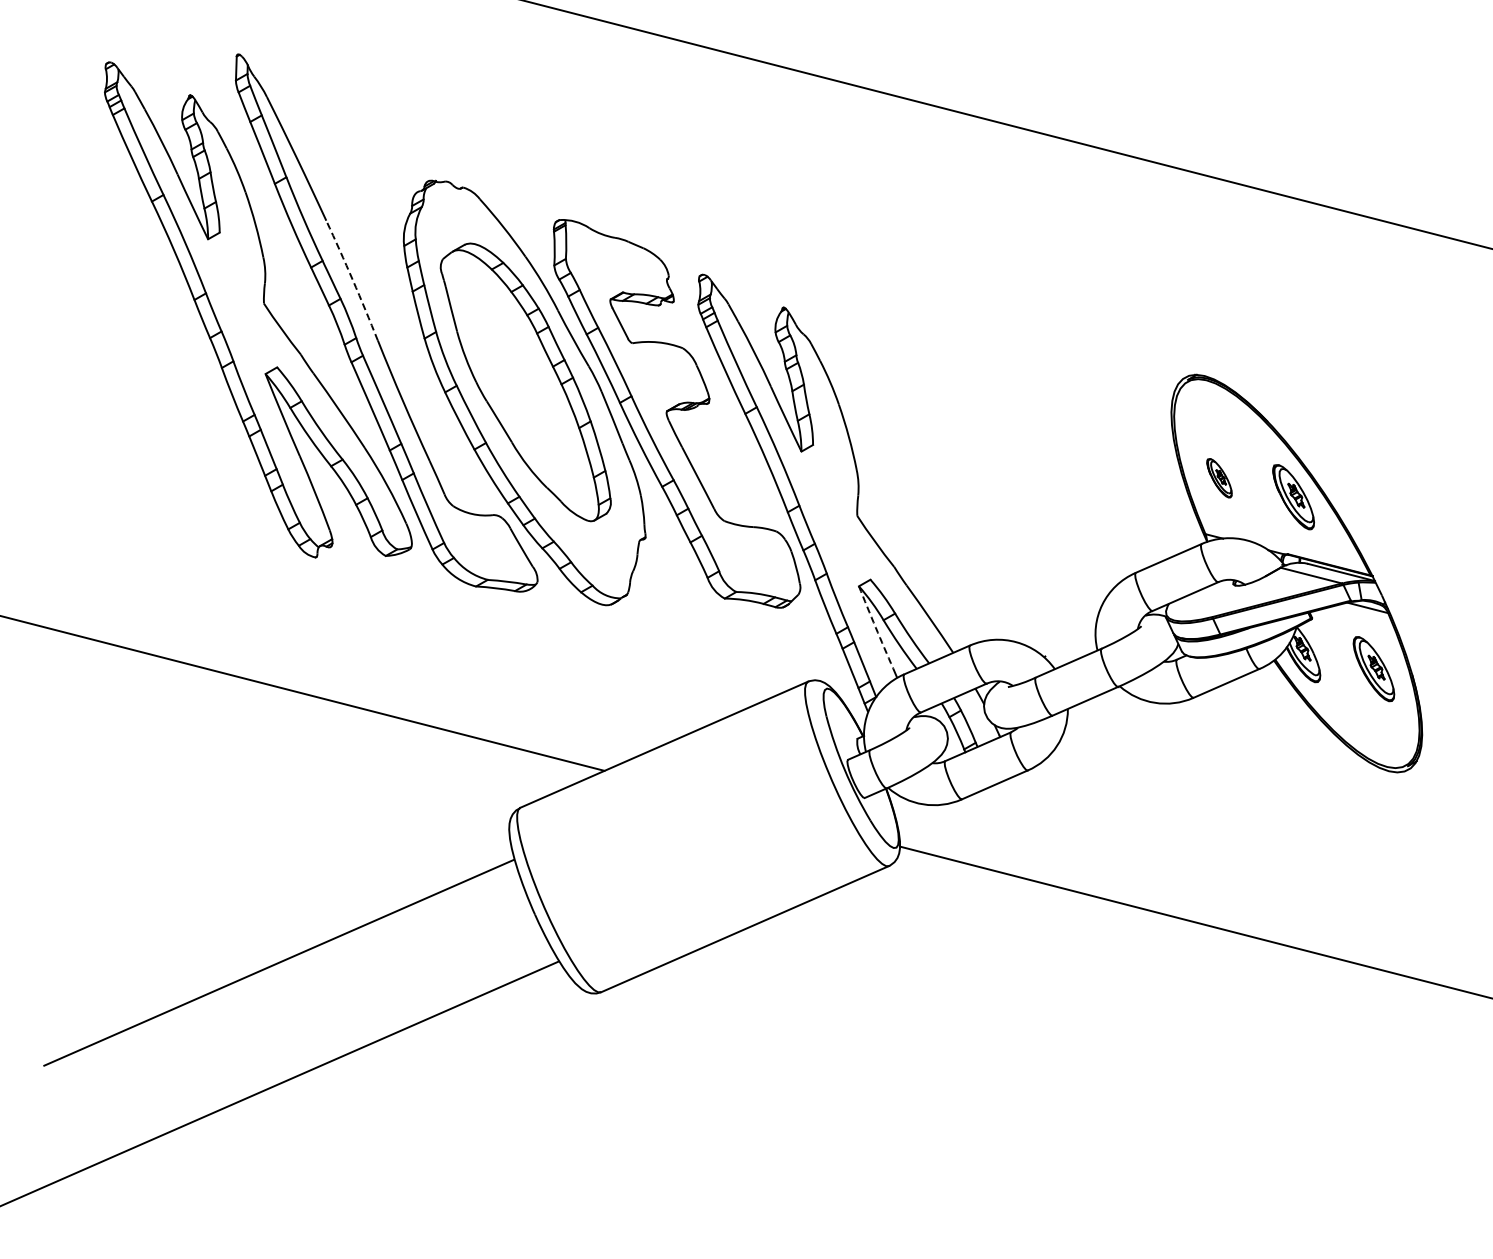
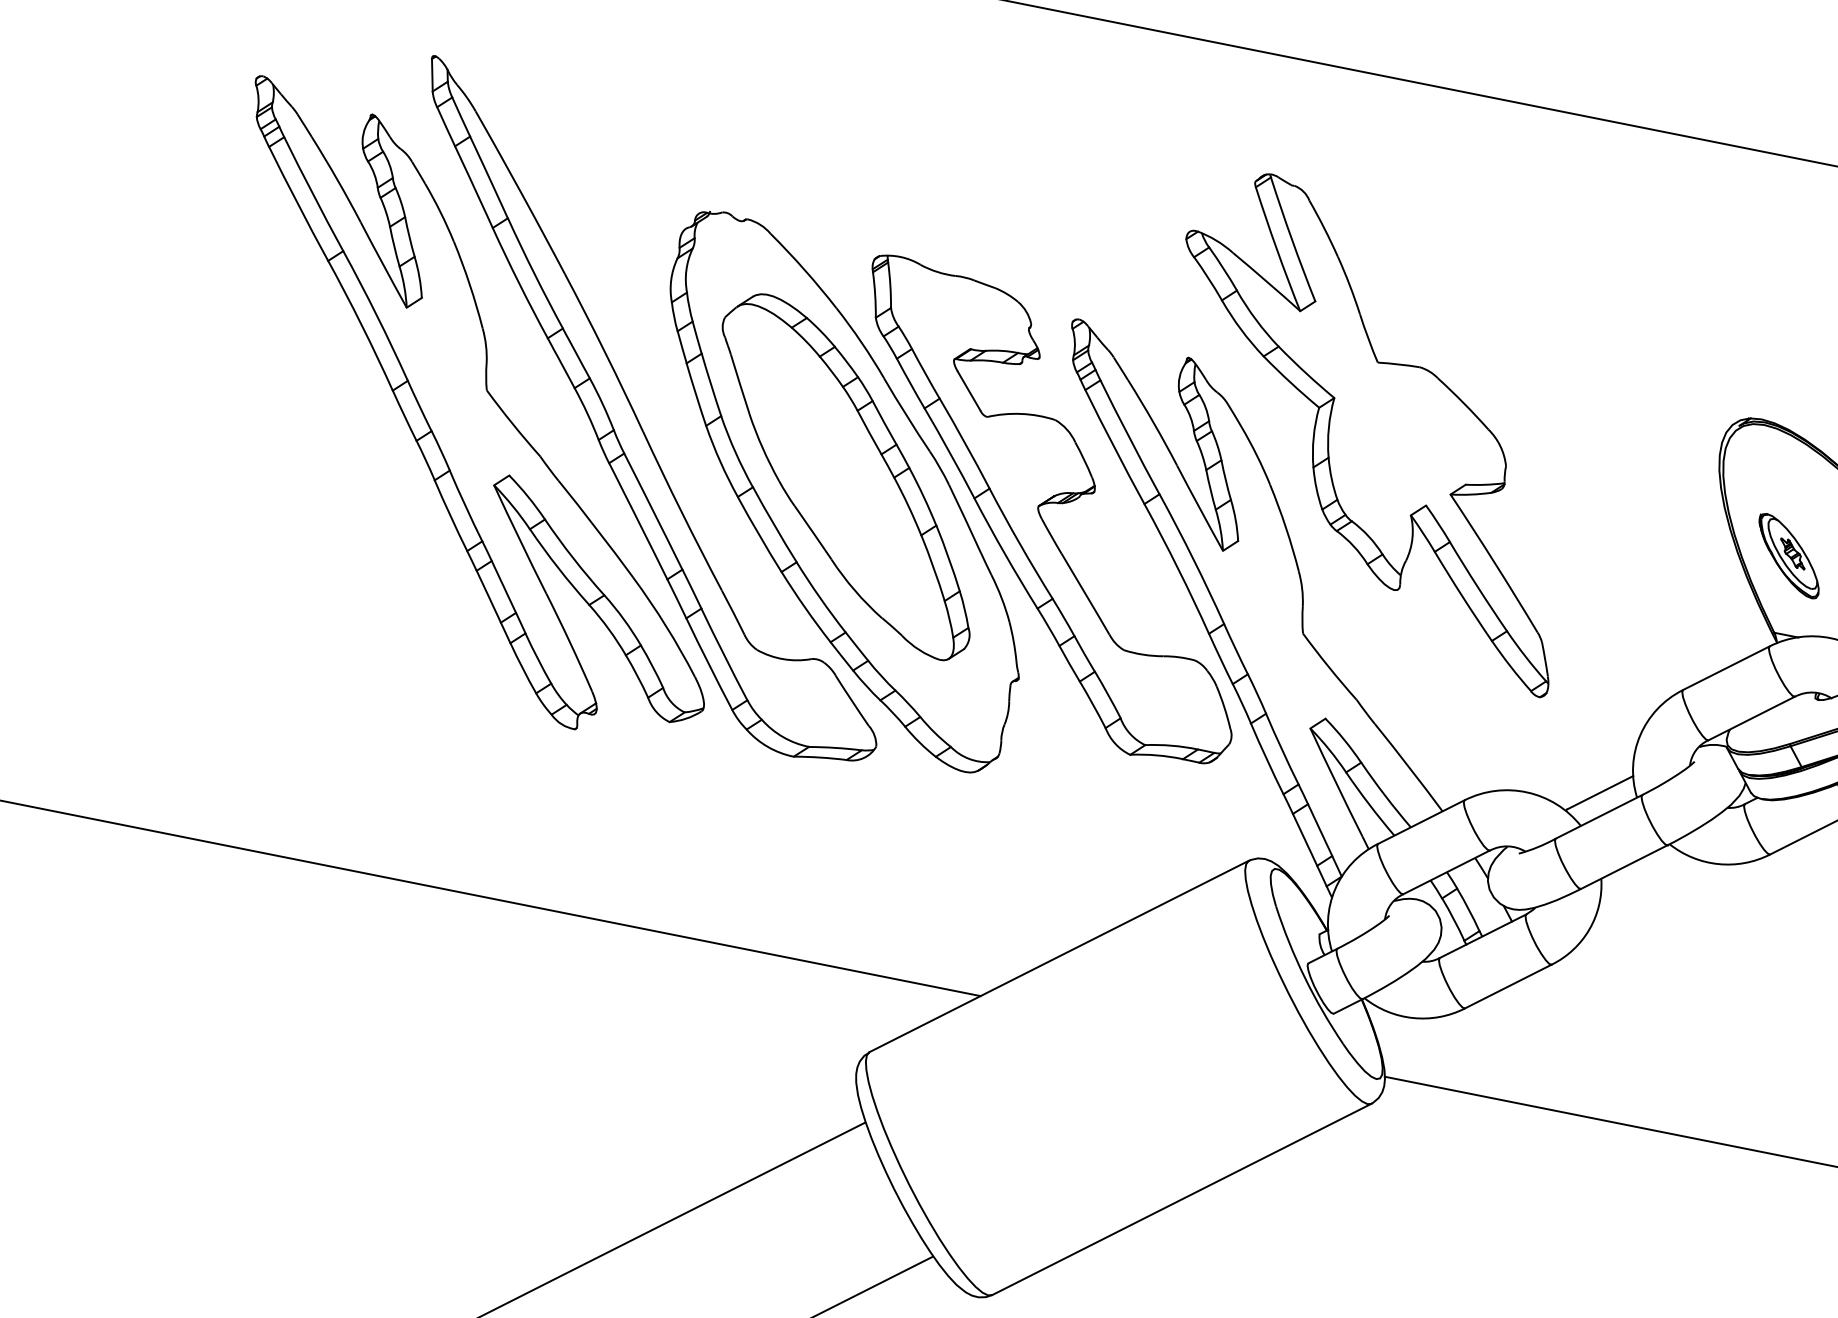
arc: (352, 280) -> (604, 352), dashed -> solid
part: (911, 373) -> (1365, 437), added
part: (1219, 478) -> (1789, 556), size x1.67
arc: (875, 627) -> (1335, 782), dashed -> solid
line: (1070, 645) -> (1600, 792), added

